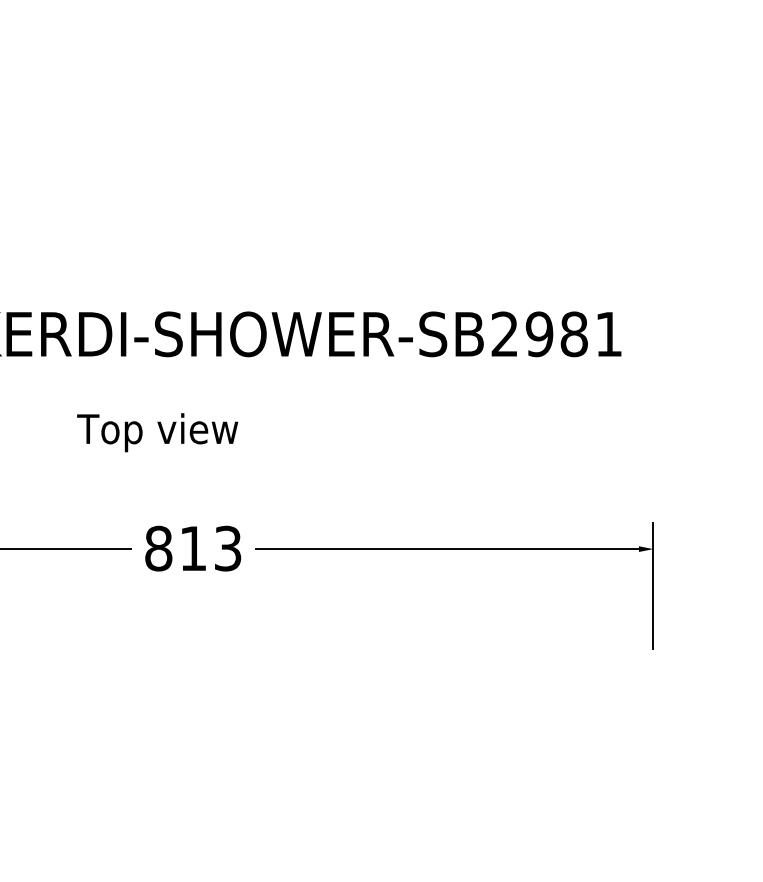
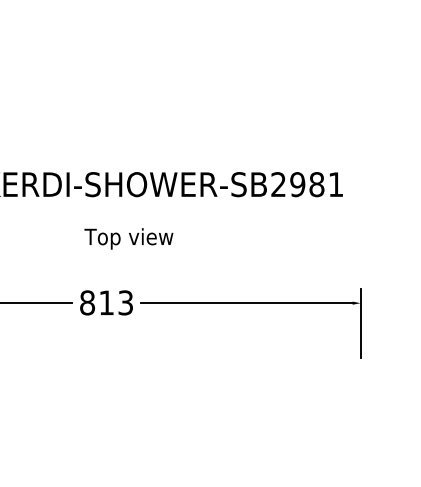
text: (156, 431) -> (128, 238), moved

